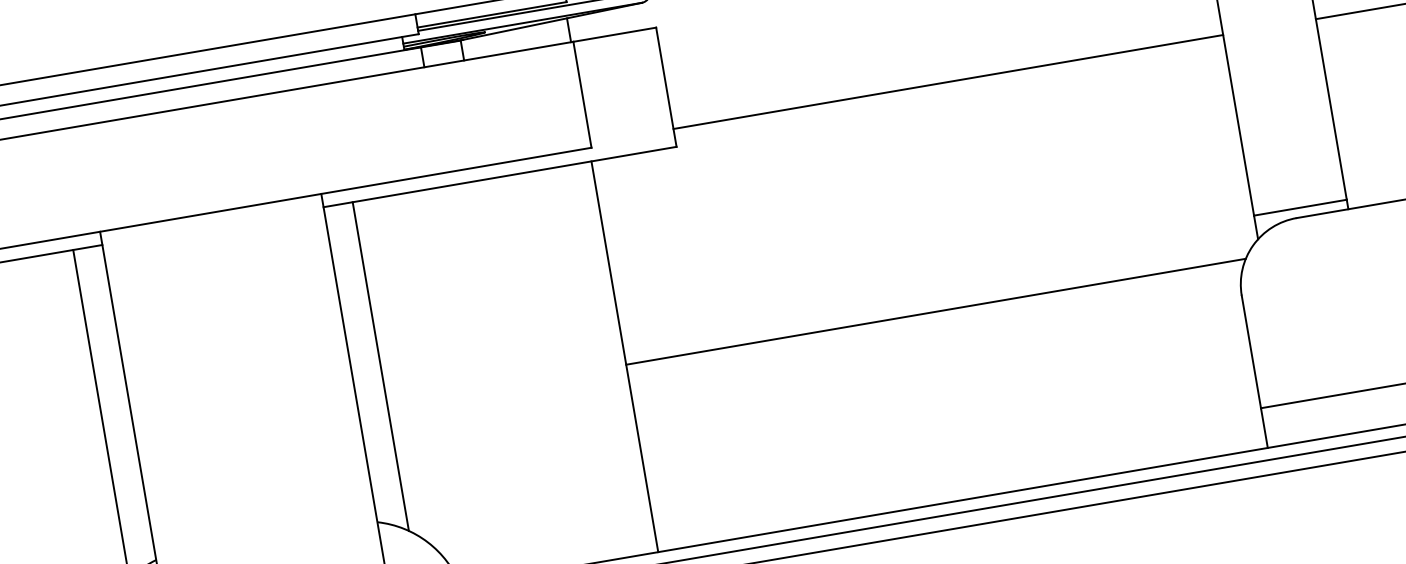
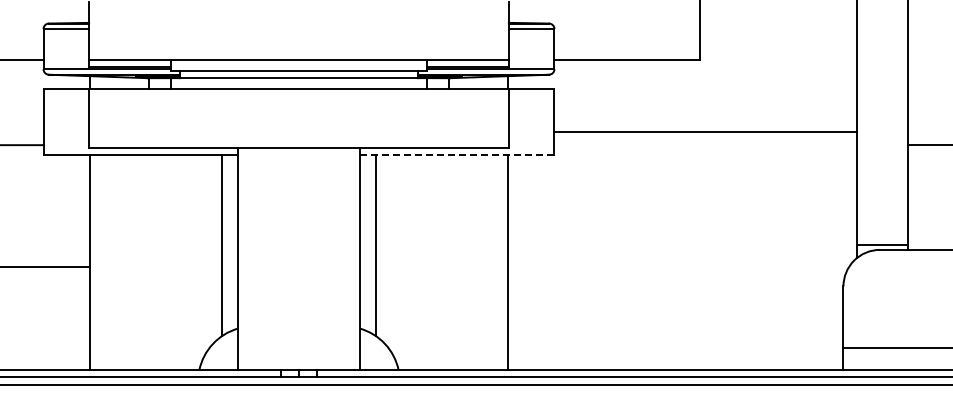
line: (947, 82) -> (705, 132), moved
line: (500, 177) -> (457, 155), solid -> dashed
line: (936, 312) -> (678, 267), removed

